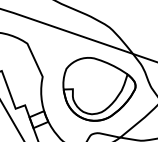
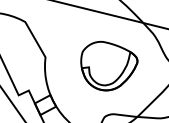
part: (99, 89) -> (109, 65), size x0.7

